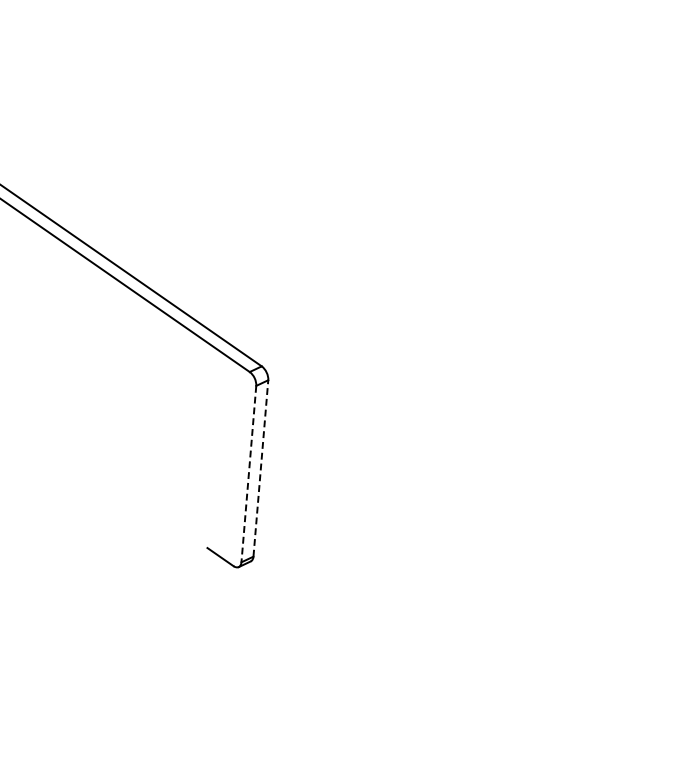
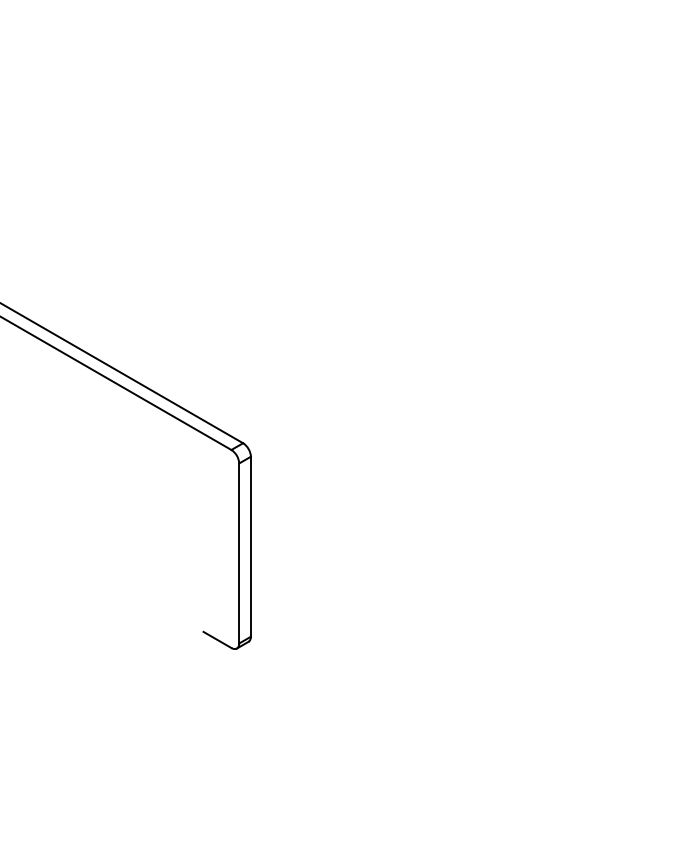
line: (260, 468) -> (250, 546), dashed -> solid
line: (249, 475) -> (239, 554), dashed -> solid

